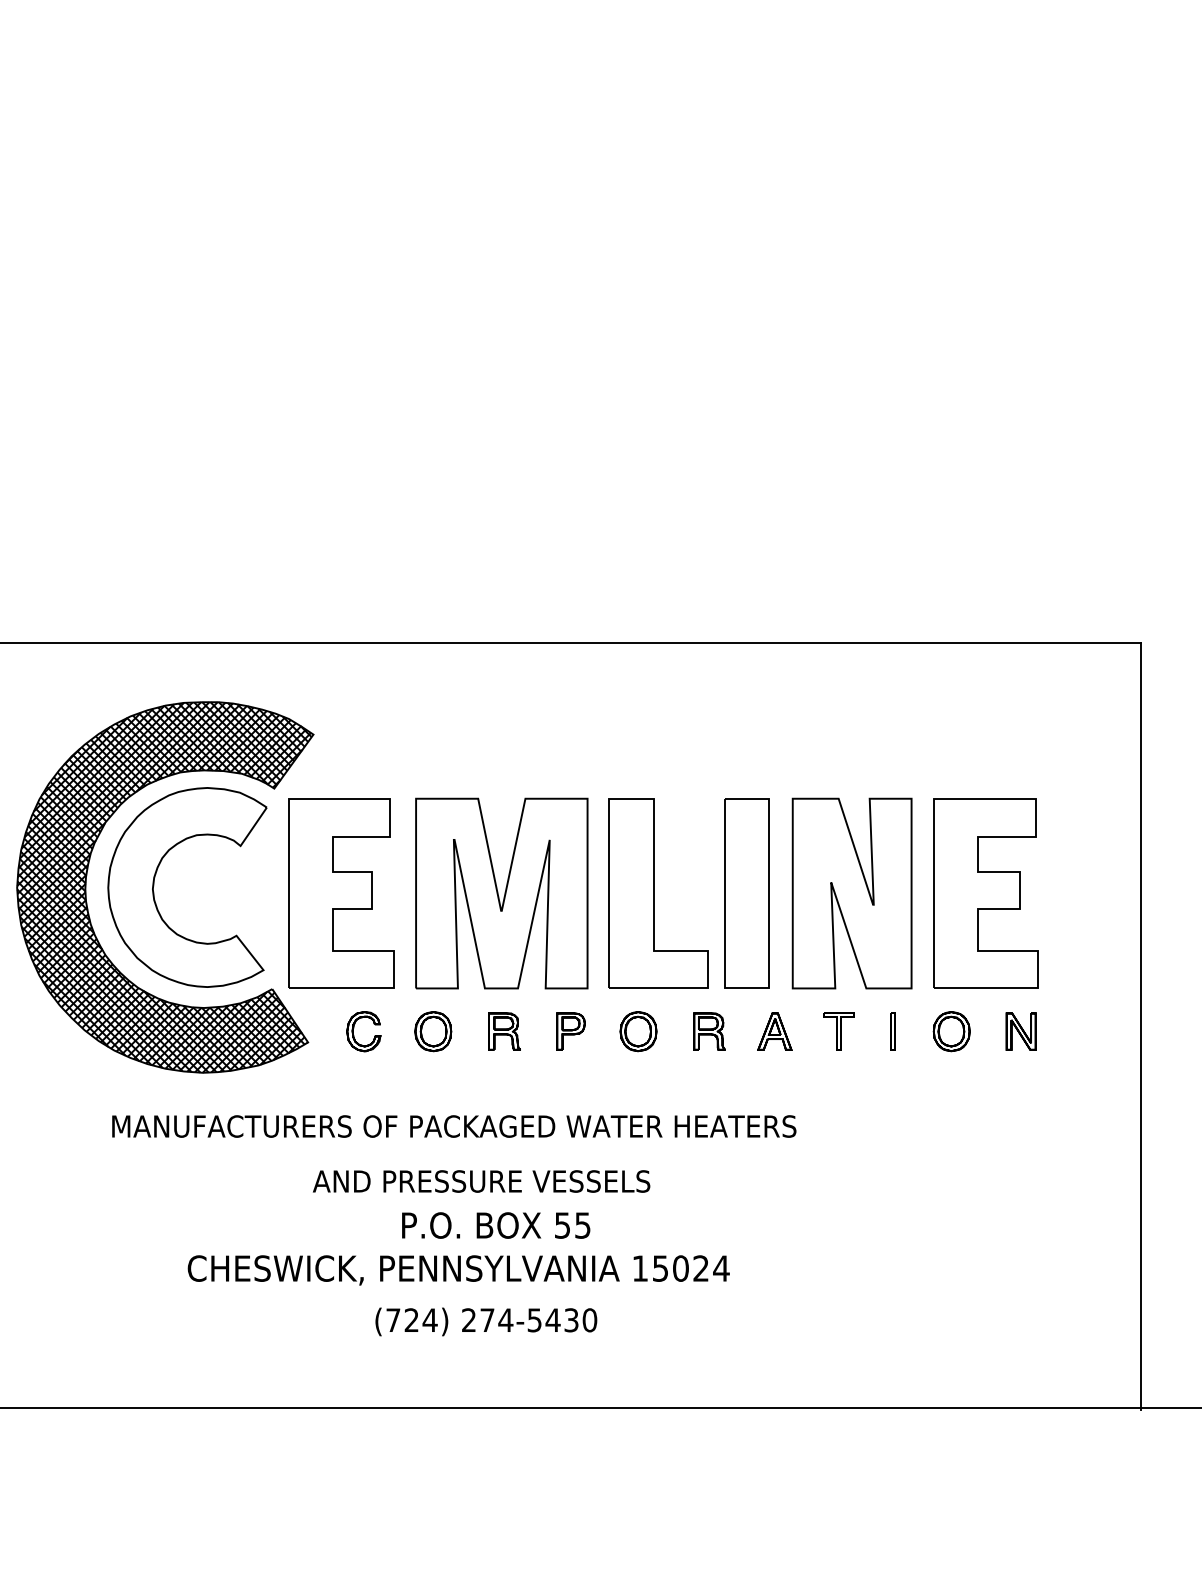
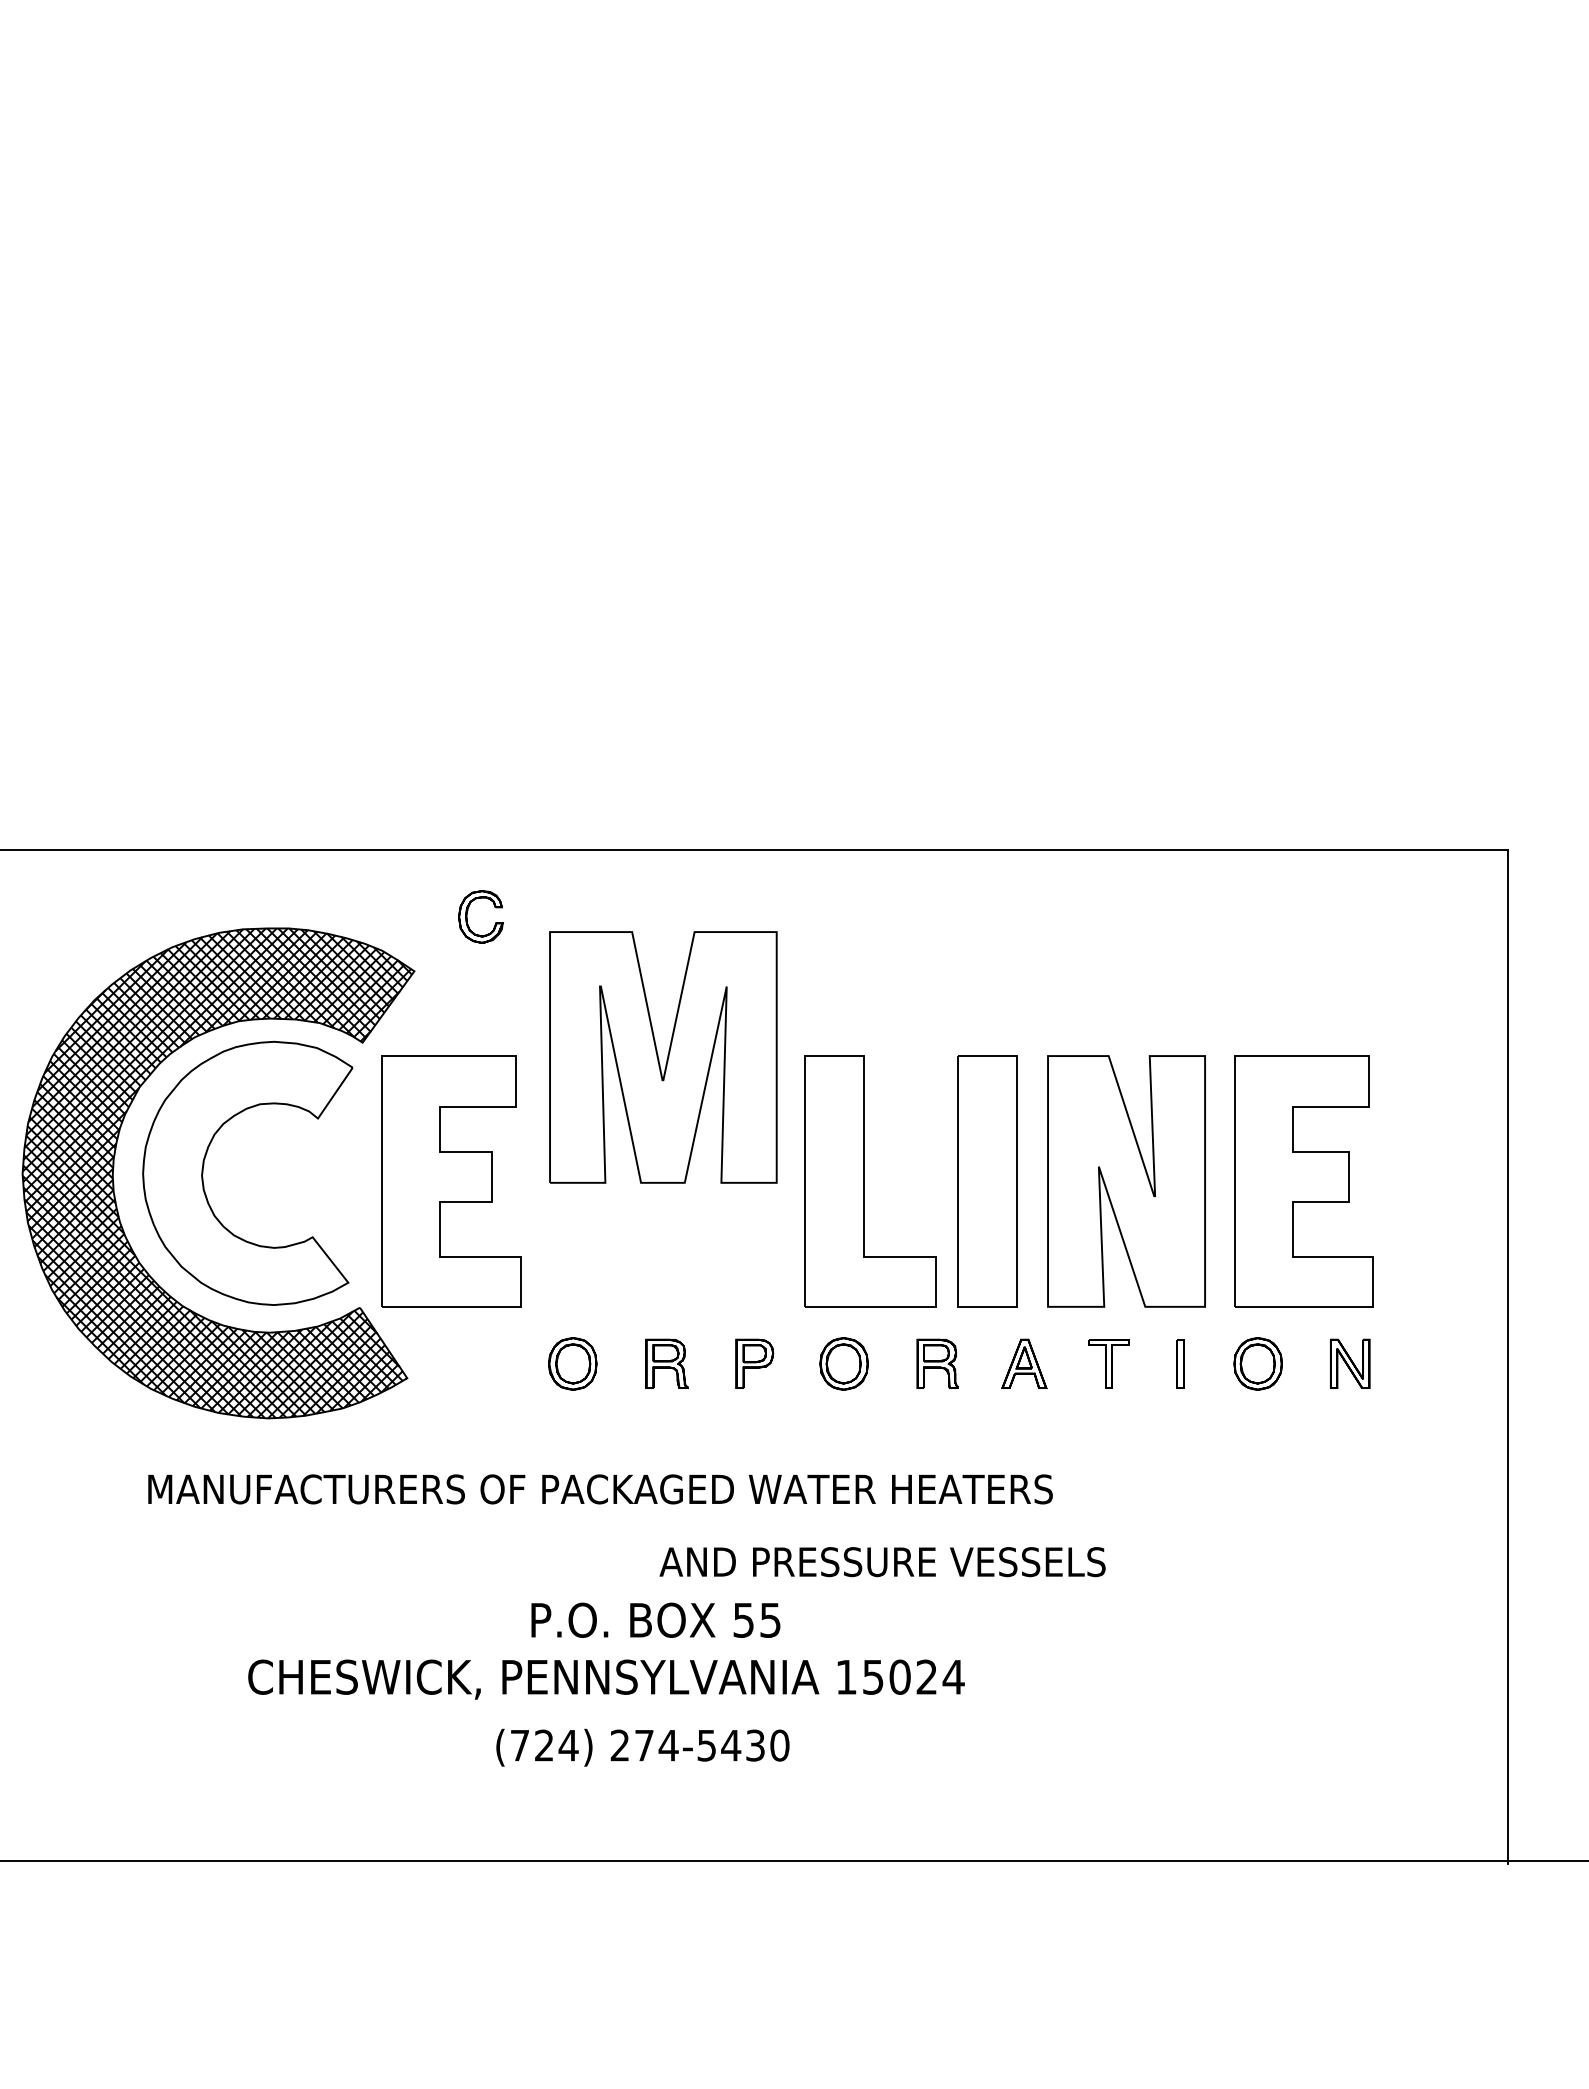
part: (501, 893) -> (663, 1057), moved
part: (354, 1027) -> (468, 911), moved
text: (481, 1181) -> (882, 1562), moved

